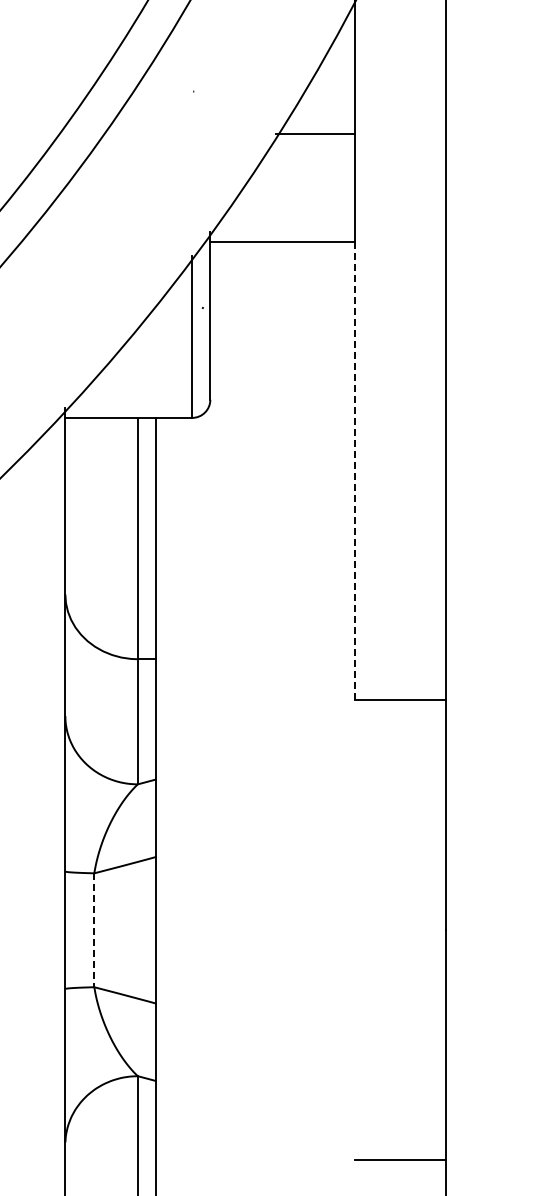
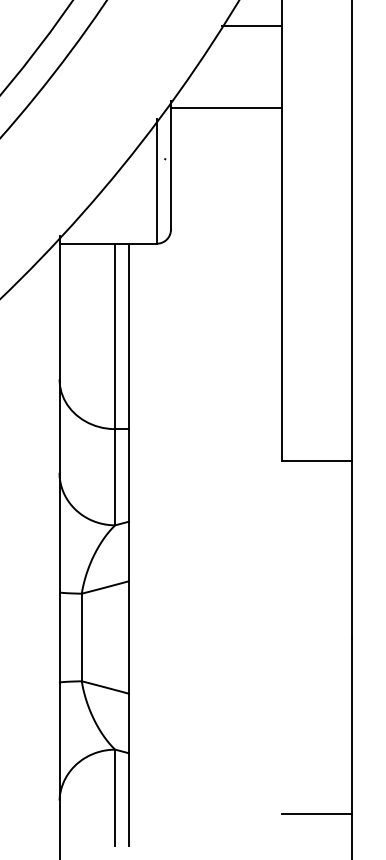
line: (355, 470) -> (282, 284), dashed -> solid
line: (94, 930) -> (81, 637), dashed -> solid

